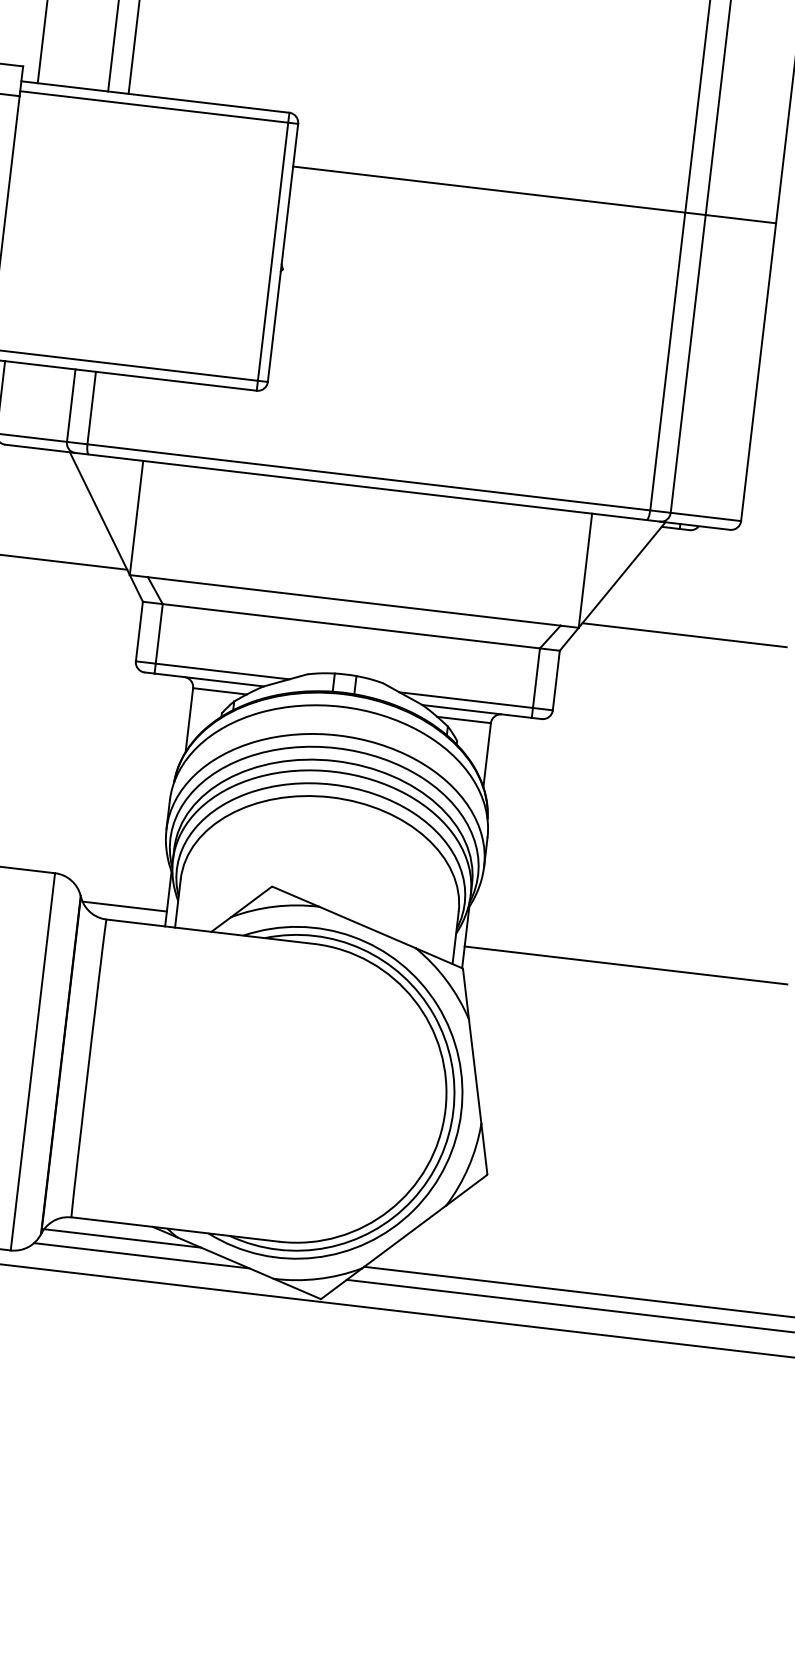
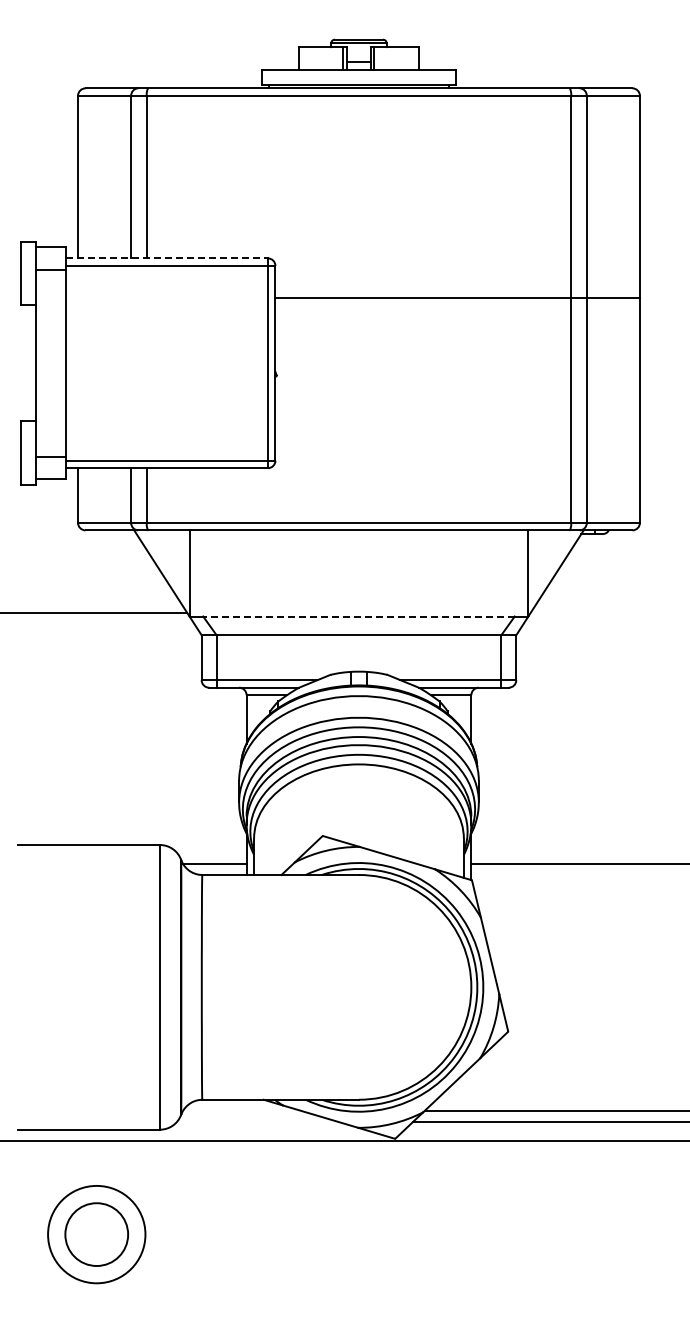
line: (156, 97) -> (167, 258), solid -> dashed
line: (353, 601) -> (358, 616), solid -> dashed
line: (684, 634) -> (607, 612), removed
line: (121, 1237) -> (241, 1110), removed
line: (141, 1256) -> (257, 1122), removed

